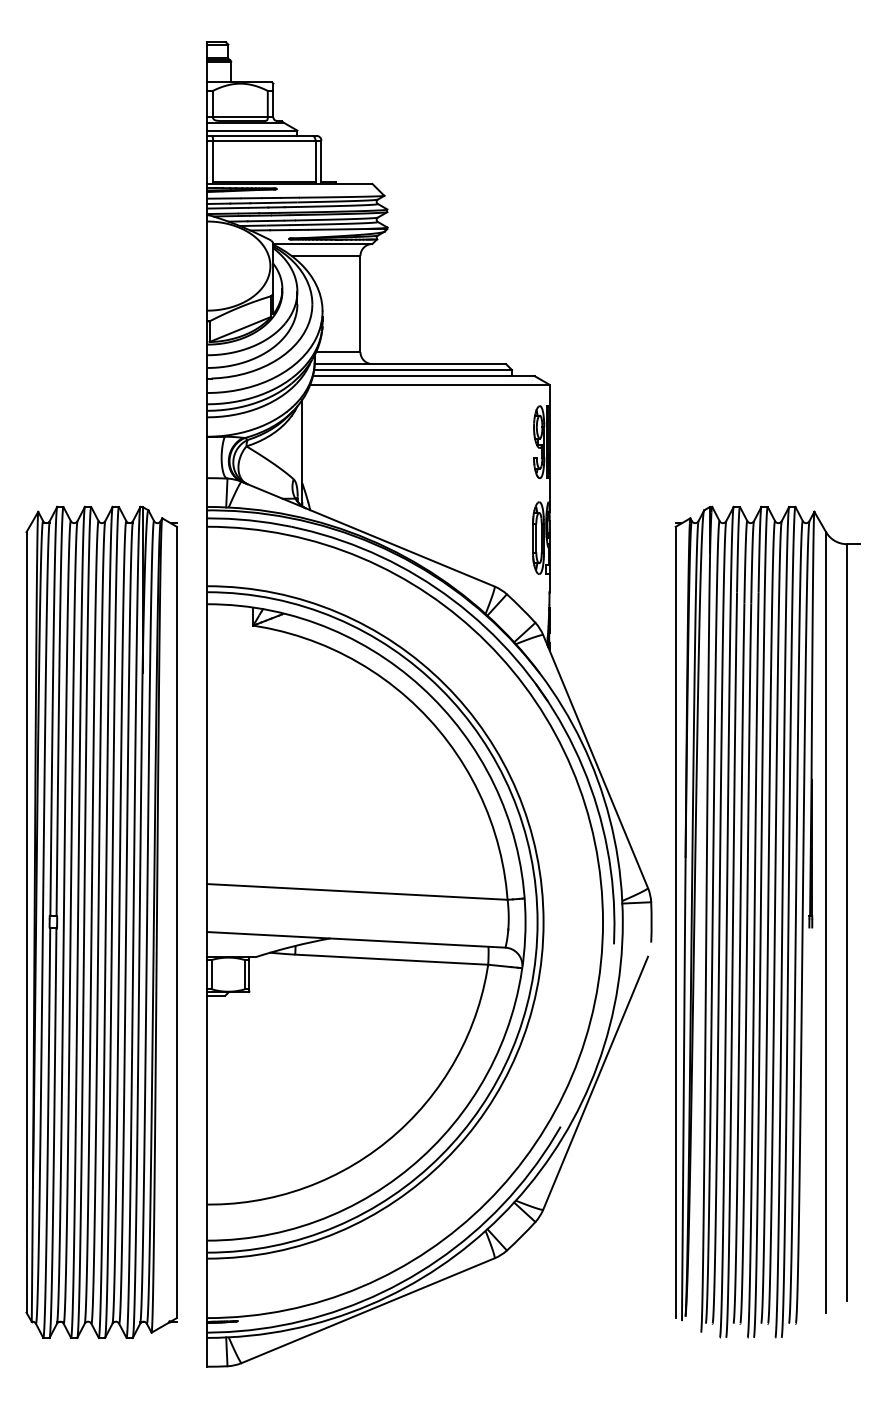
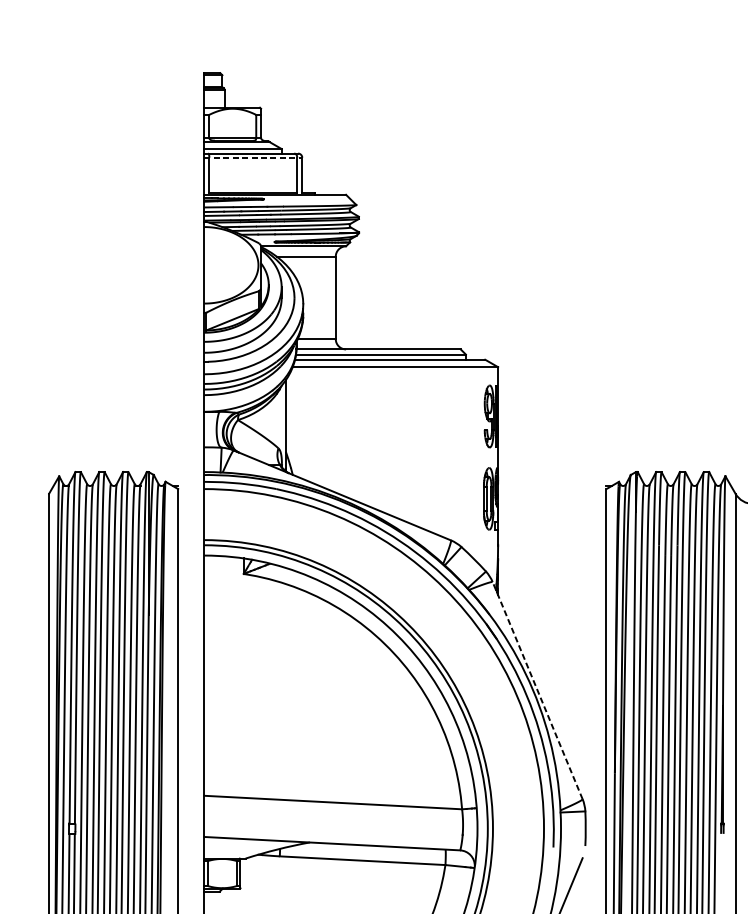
line: (264, 140) -> (253, 157), solid -> dashed
line: (595, 761) -> (537, 690), solid -> dashed

